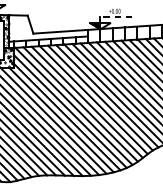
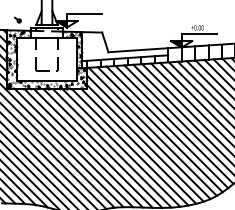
line: (116, 17) -> (199, 34), dashed -> solid

